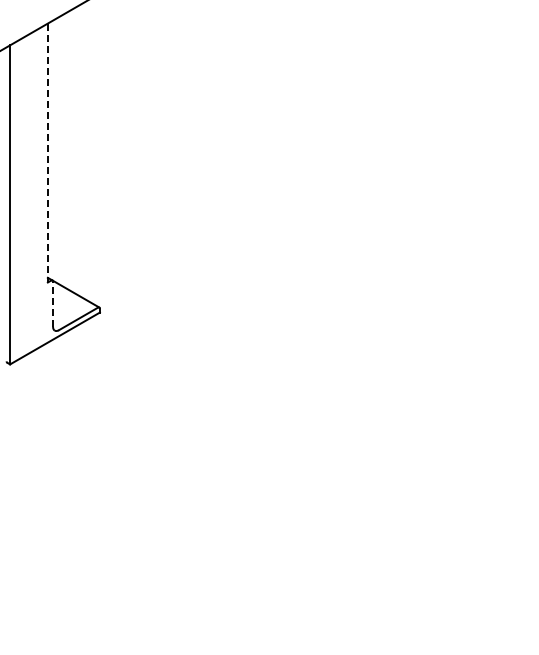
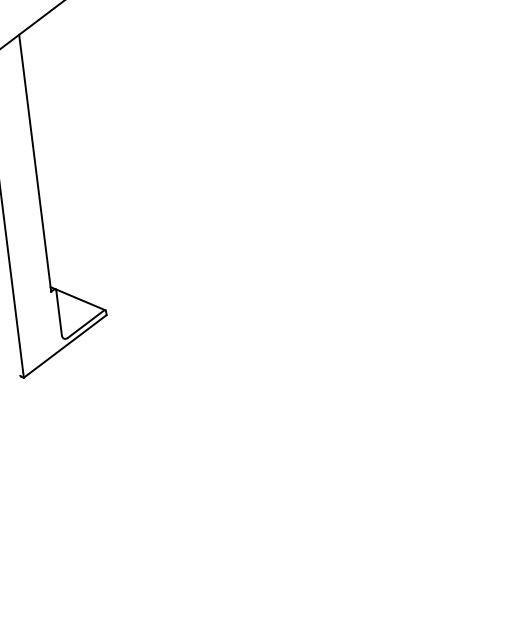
line: (47, 153) -> (34, 163), dashed -> solid
line: (53, 304) -> (59, 312), dashed -> solid

